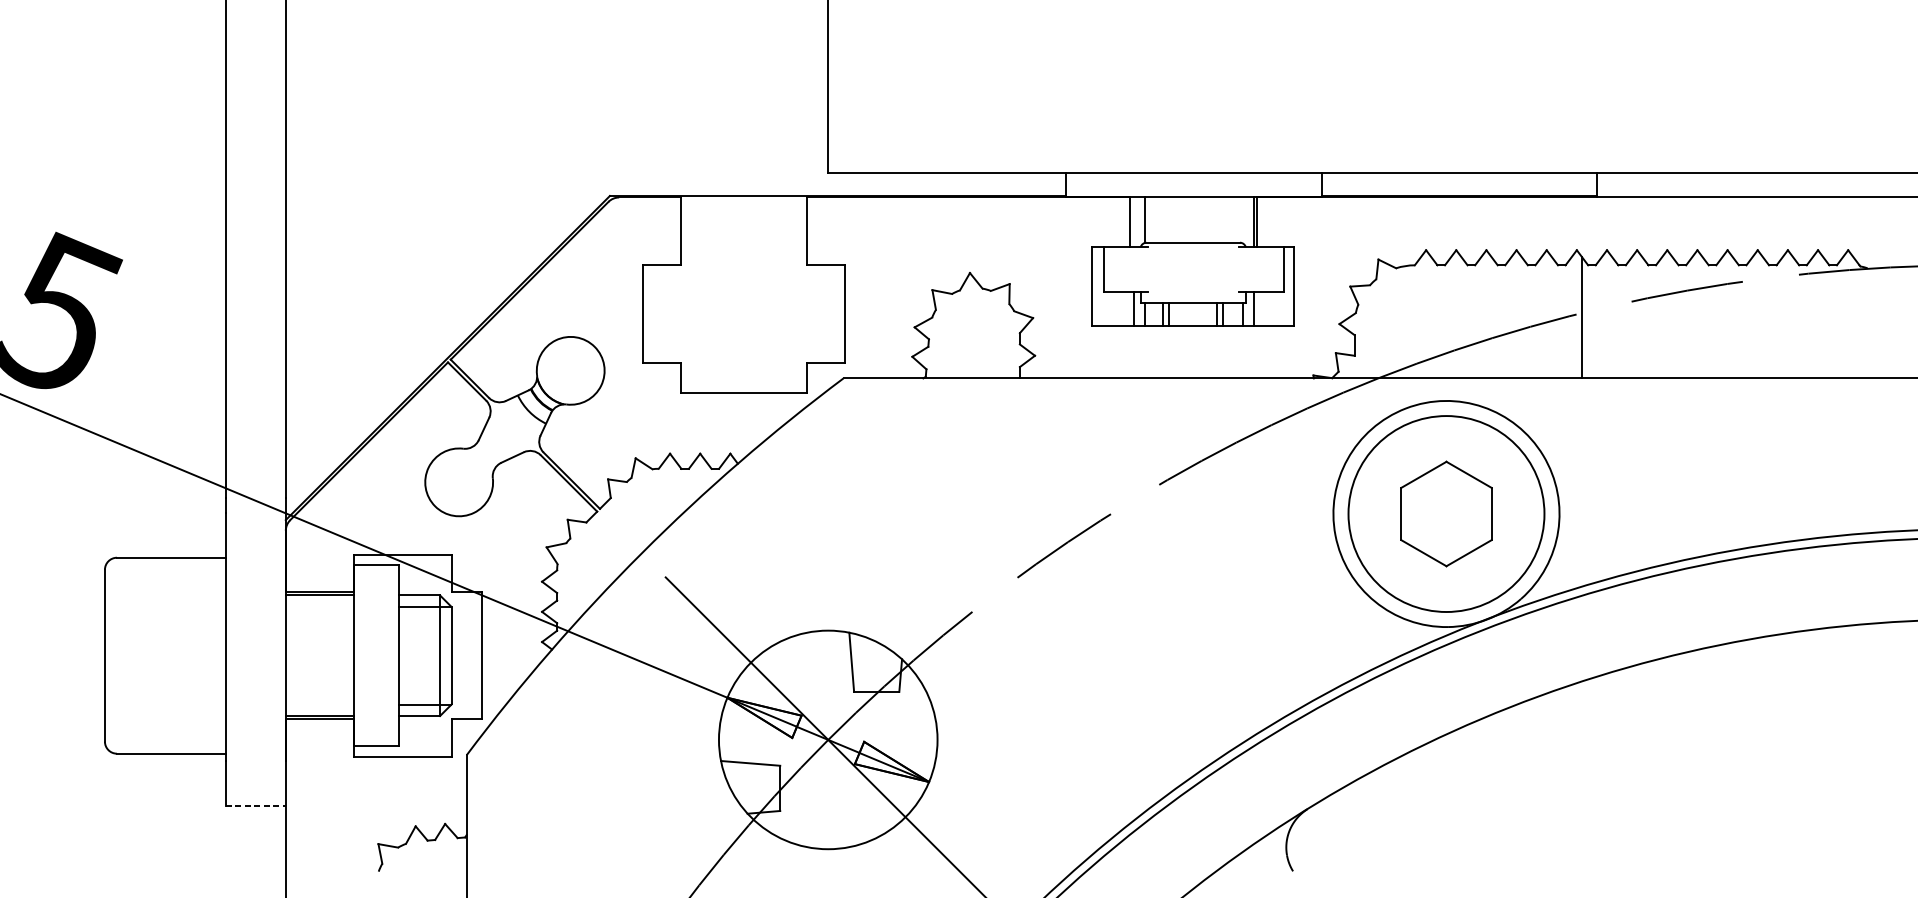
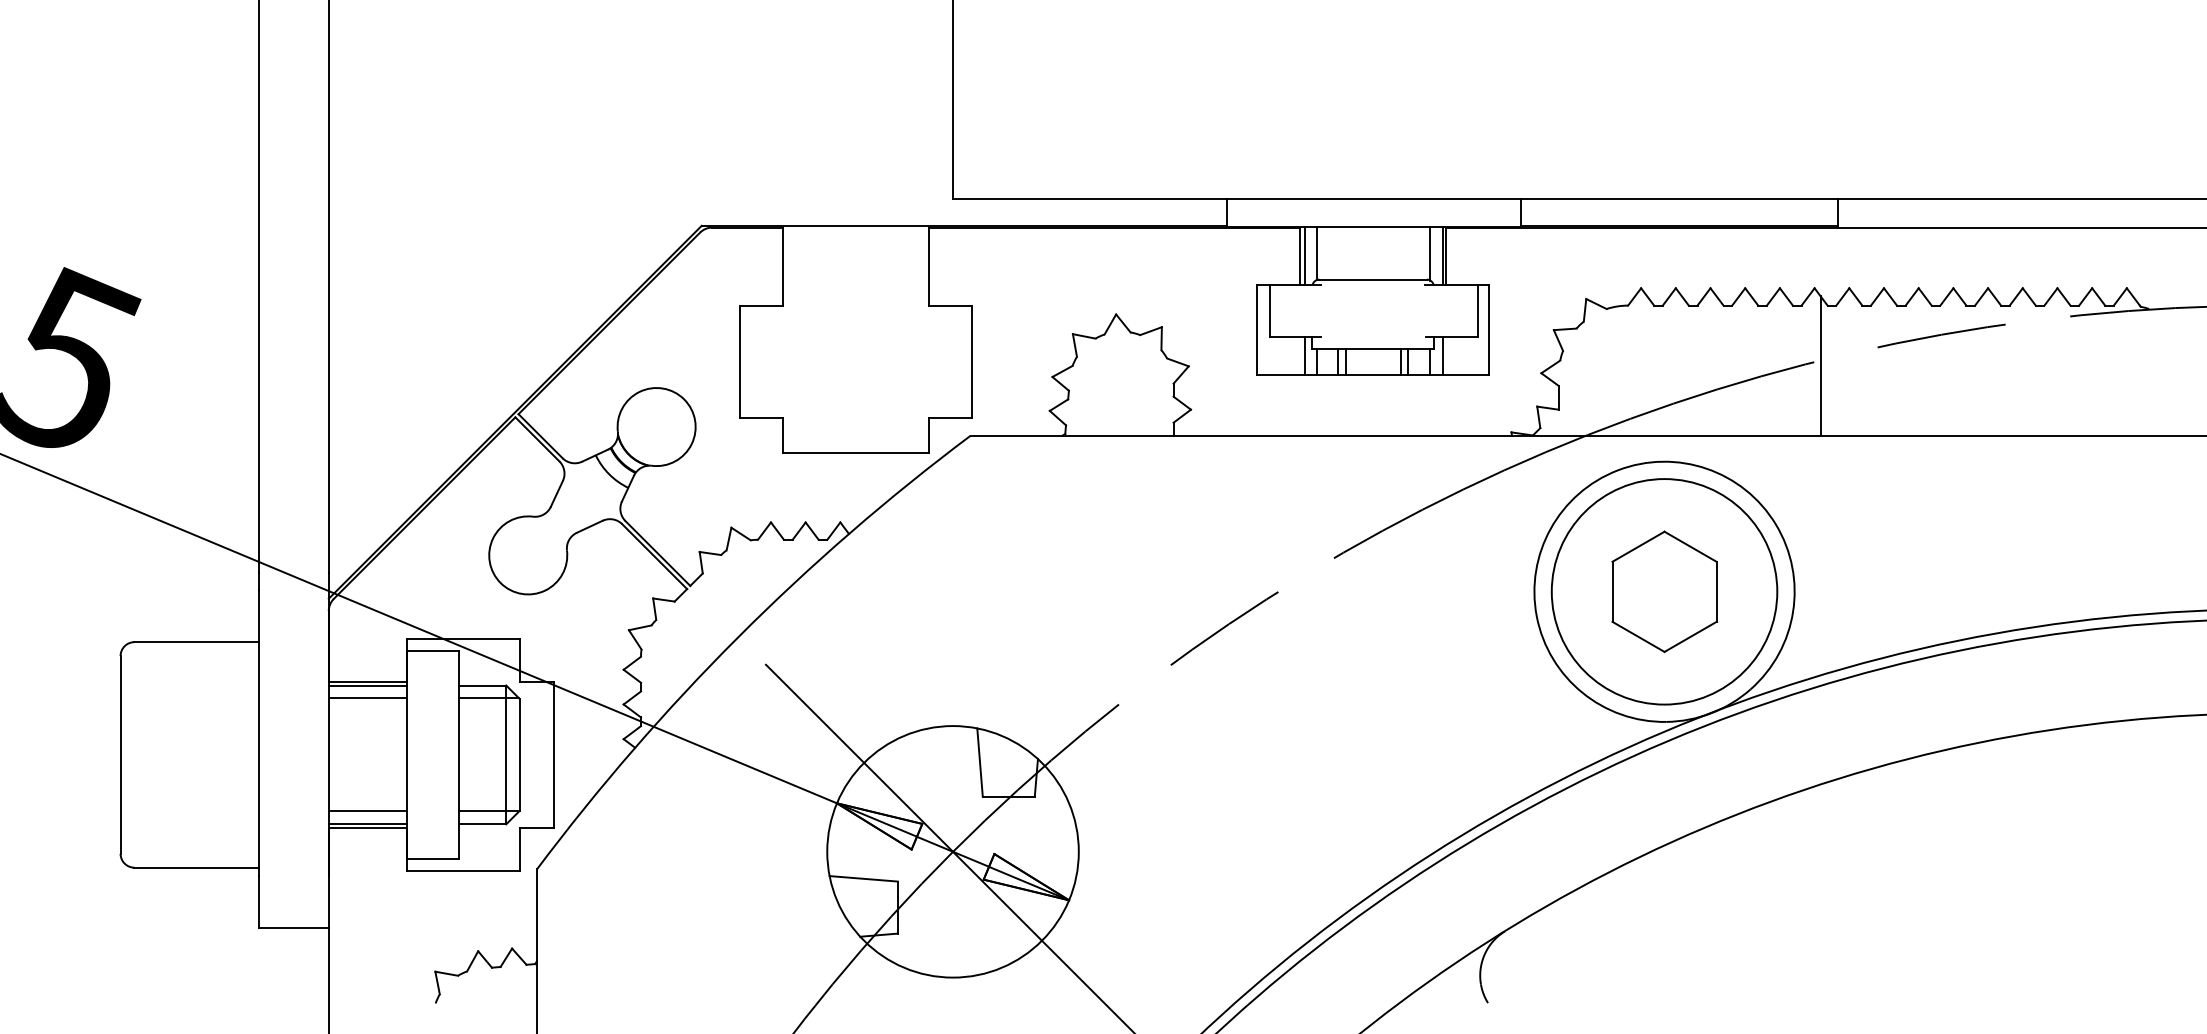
line: (1243, 220) -> (1430, 253), added
line: (1133, 221) -> (1304, 255), added
line: (319, 606) -> (367, 698), added
line: (319, 704) -> (367, 811), added
line: (256, 806) -> (294, 928), dashed -> solid

